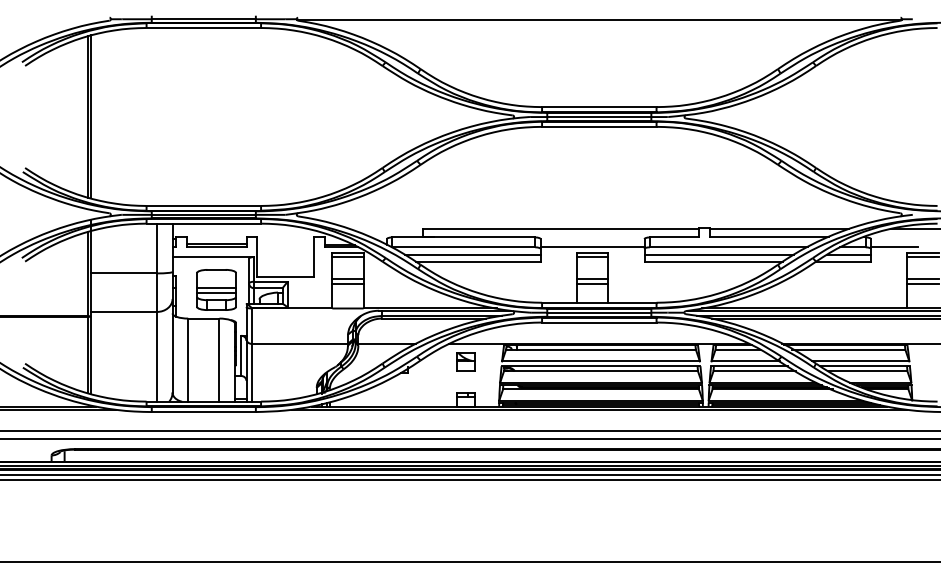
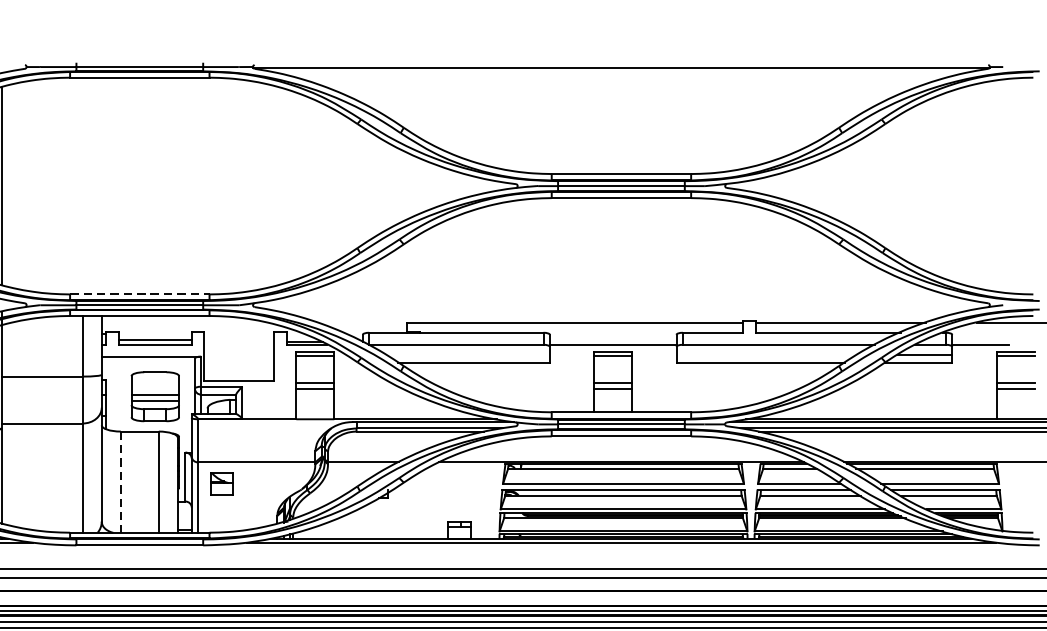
line: (204, 205) -> (140, 293), solid -> dashed
line: (472, 255) -> (467, 354), removed
line: (718, 255) -> (766, 354), removed
line: (188, 360) -> (121, 482), solid -> dashed
part: (465, 361) -> (221, 483), moved

